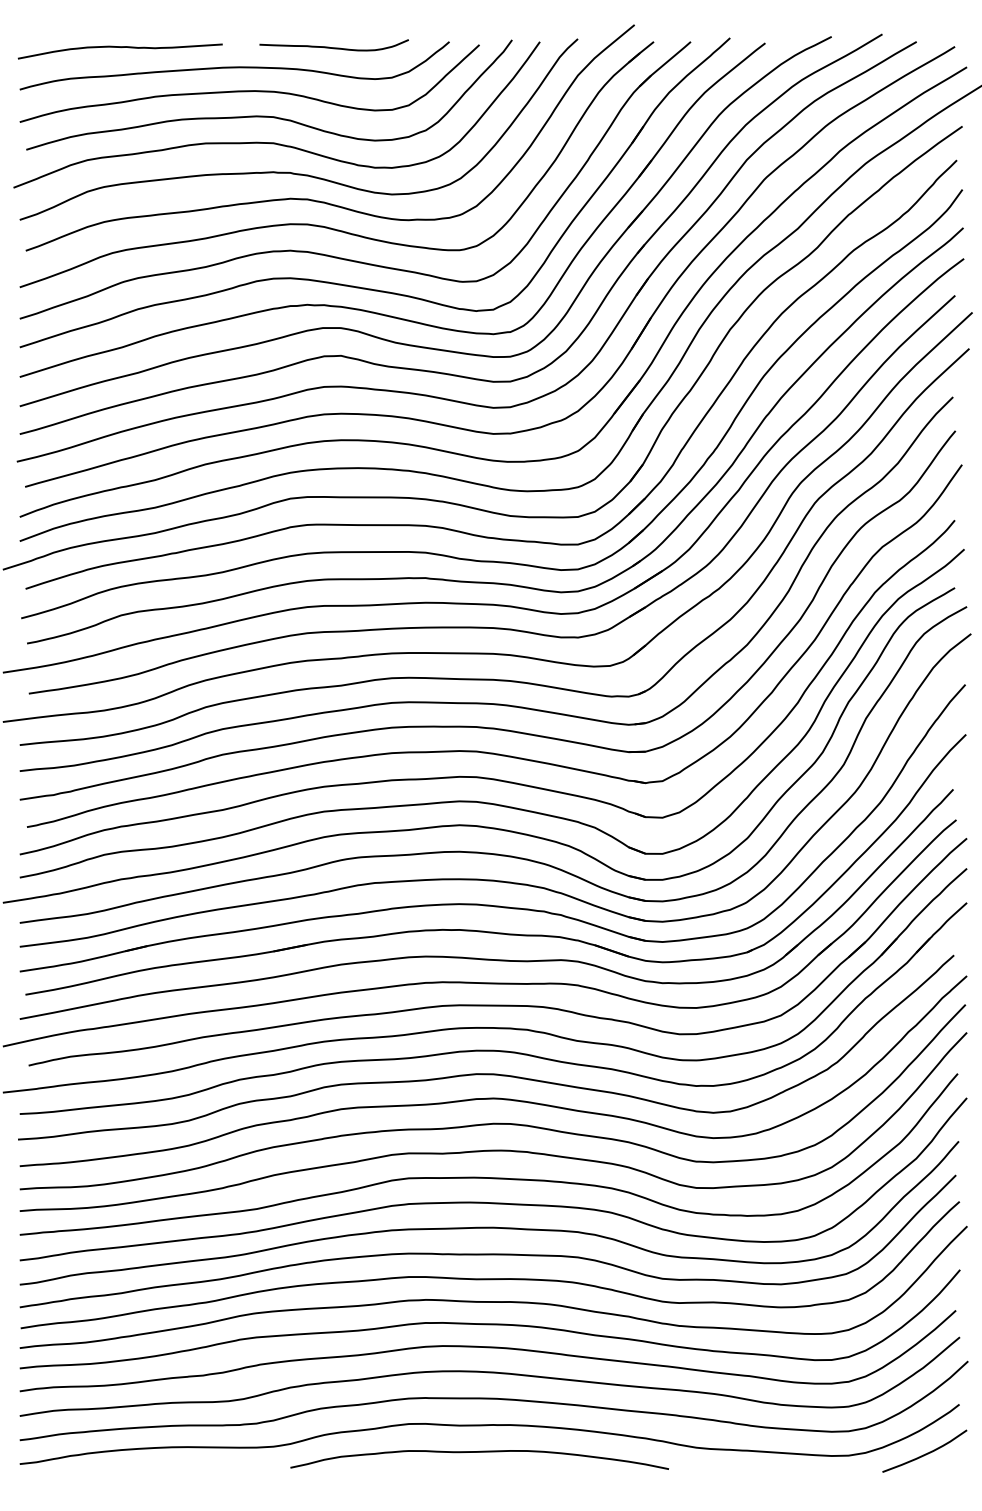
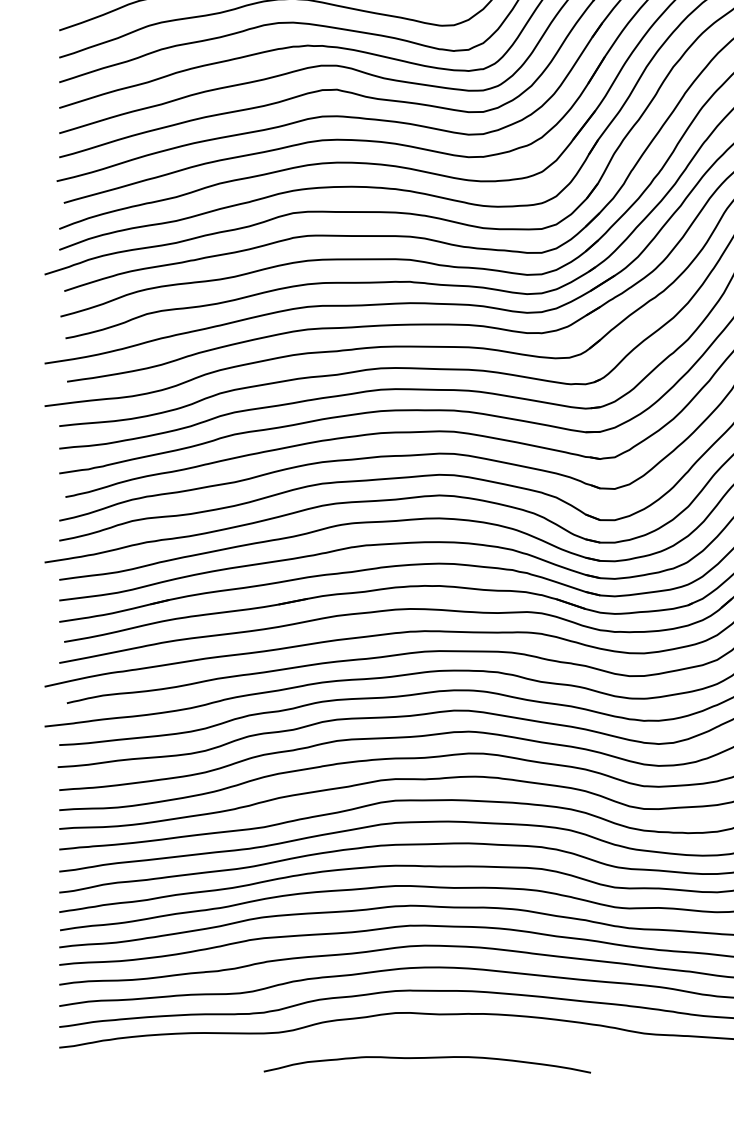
curve: (479, 1452) -> (427, 1058), moved

